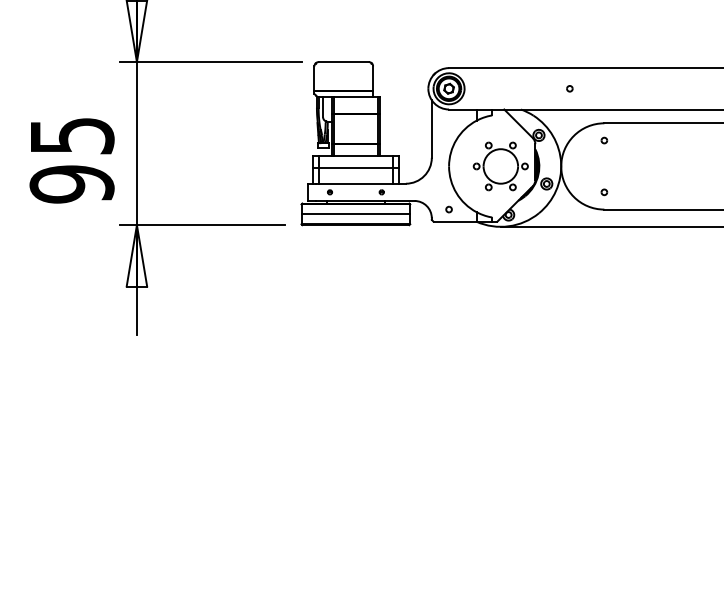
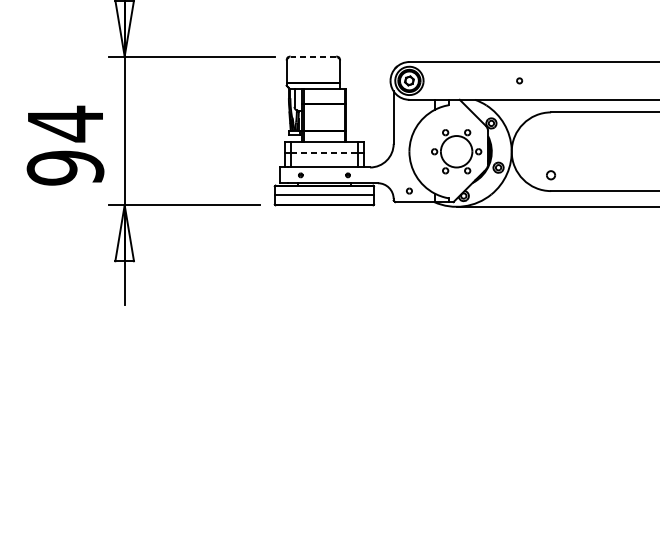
line: (343, 62) -> (313, 56), solid -> dashed
text: (72, 136) -> (65, 124), 95 -> 94
part: (604, 140) -> (551, 128), removed
line: (356, 168) -> (324, 153), solid -> dashed
part: (604, 192) -> (551, 175), size x1.6

